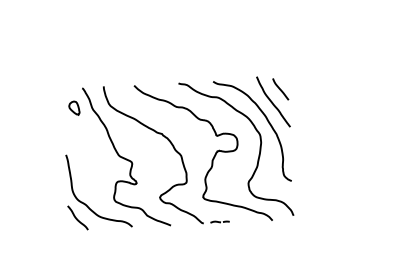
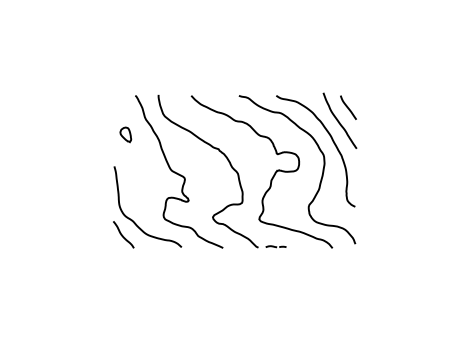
part: (74, 108) -> (125, 134), moved

